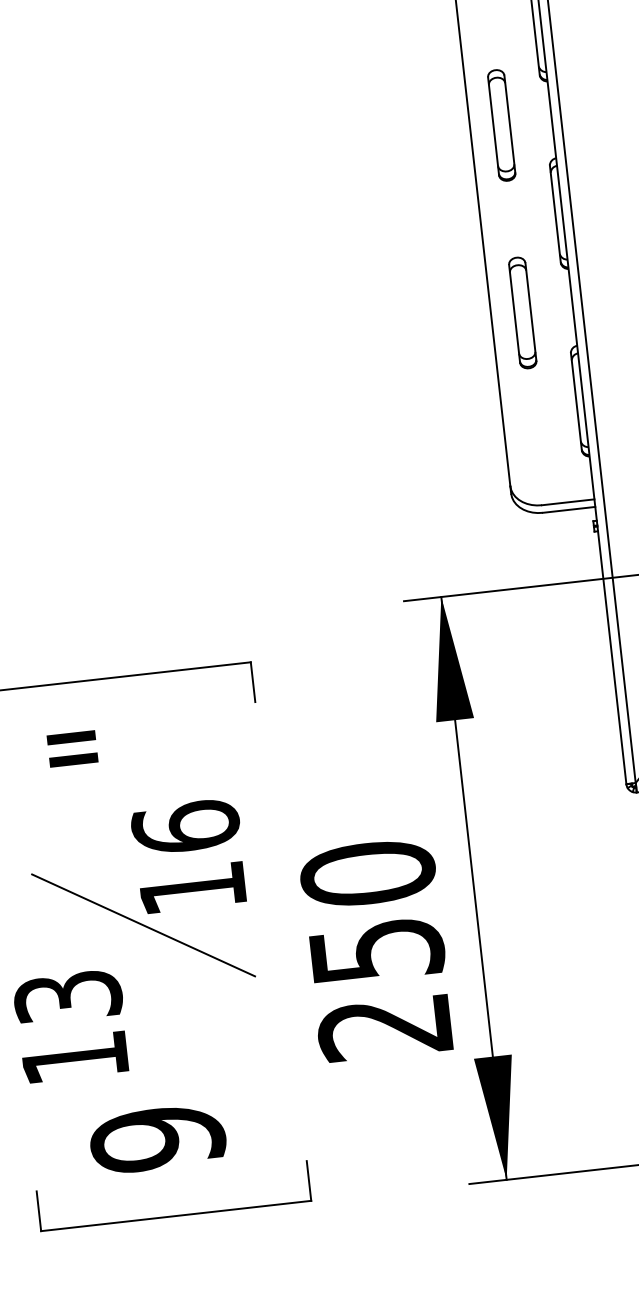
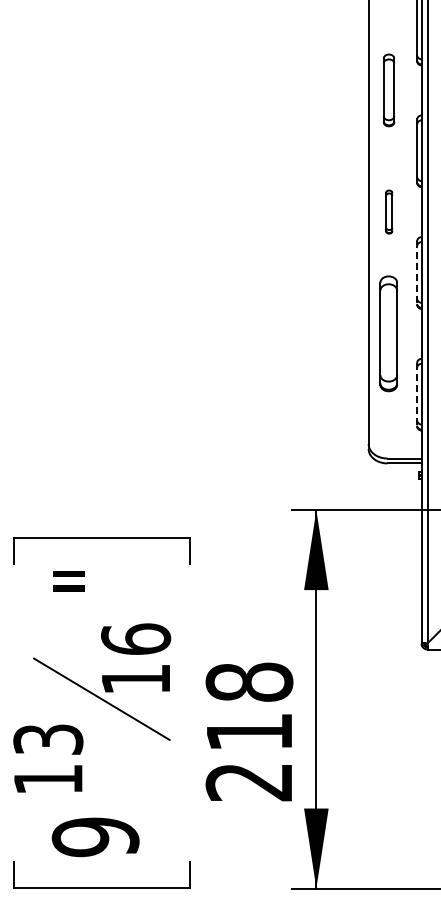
part: (502, 124) -> (389, 211), size x0.6
line: (556, 215) -> (417, 273), solid -> dashed
part: (523, 312) -> (389, 333), size x1.6
line: (577, 401) -> (417, 394), solid -> dashed
text: (372, 911) -> (249, 706), 250 -> 218

